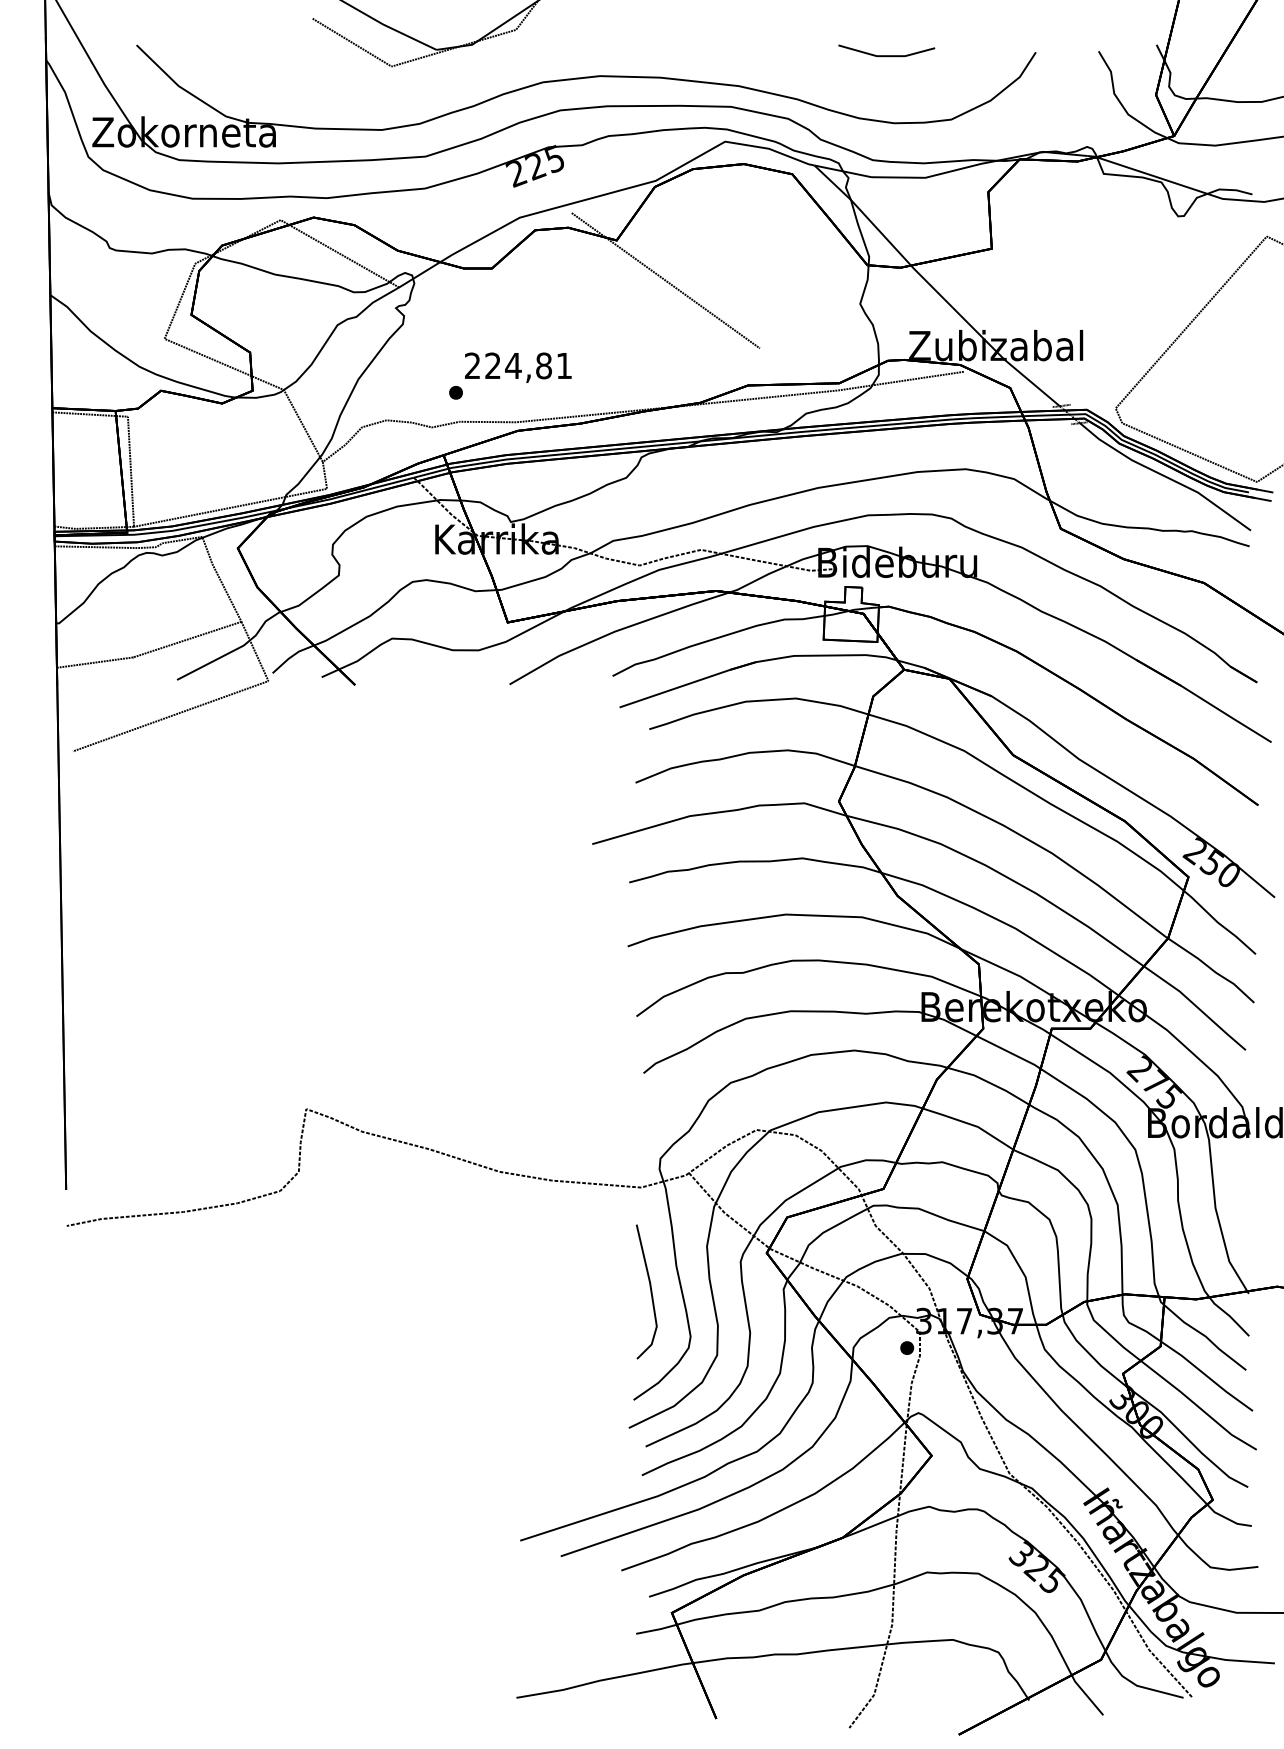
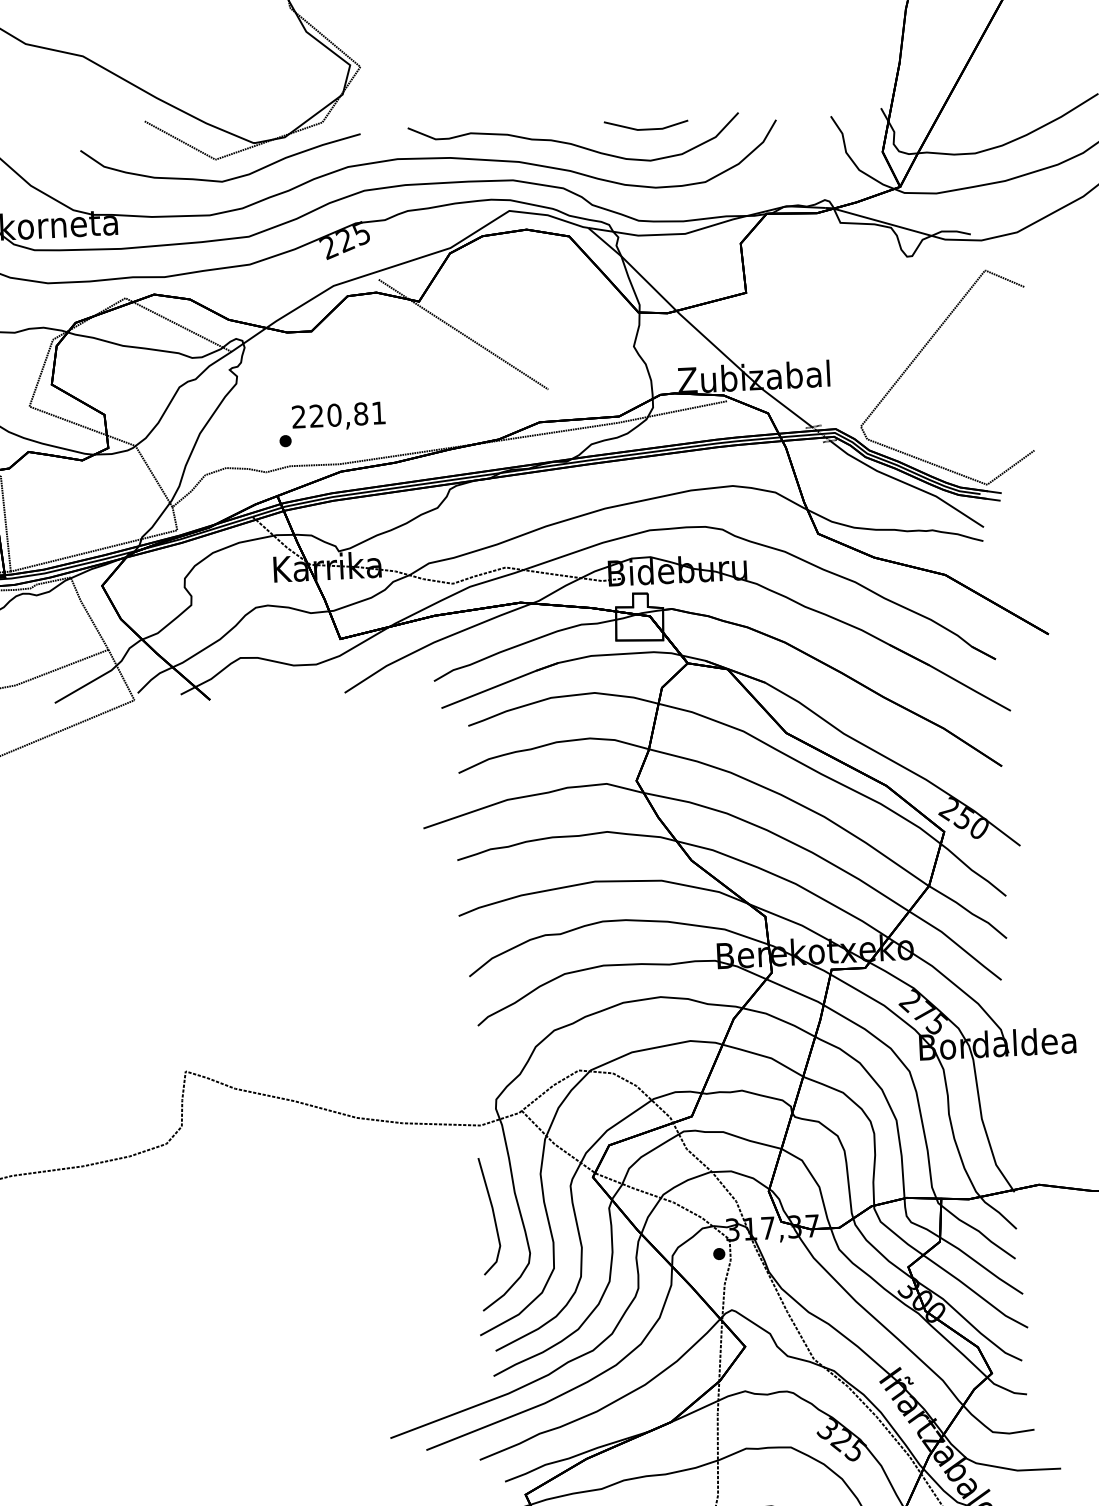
curve: (803, 68) -> (574, 143), added
curve: (404, 89) -> (227, 179), added
text: (513, 365) -> (334, 414), 224,81 -> 220,81

